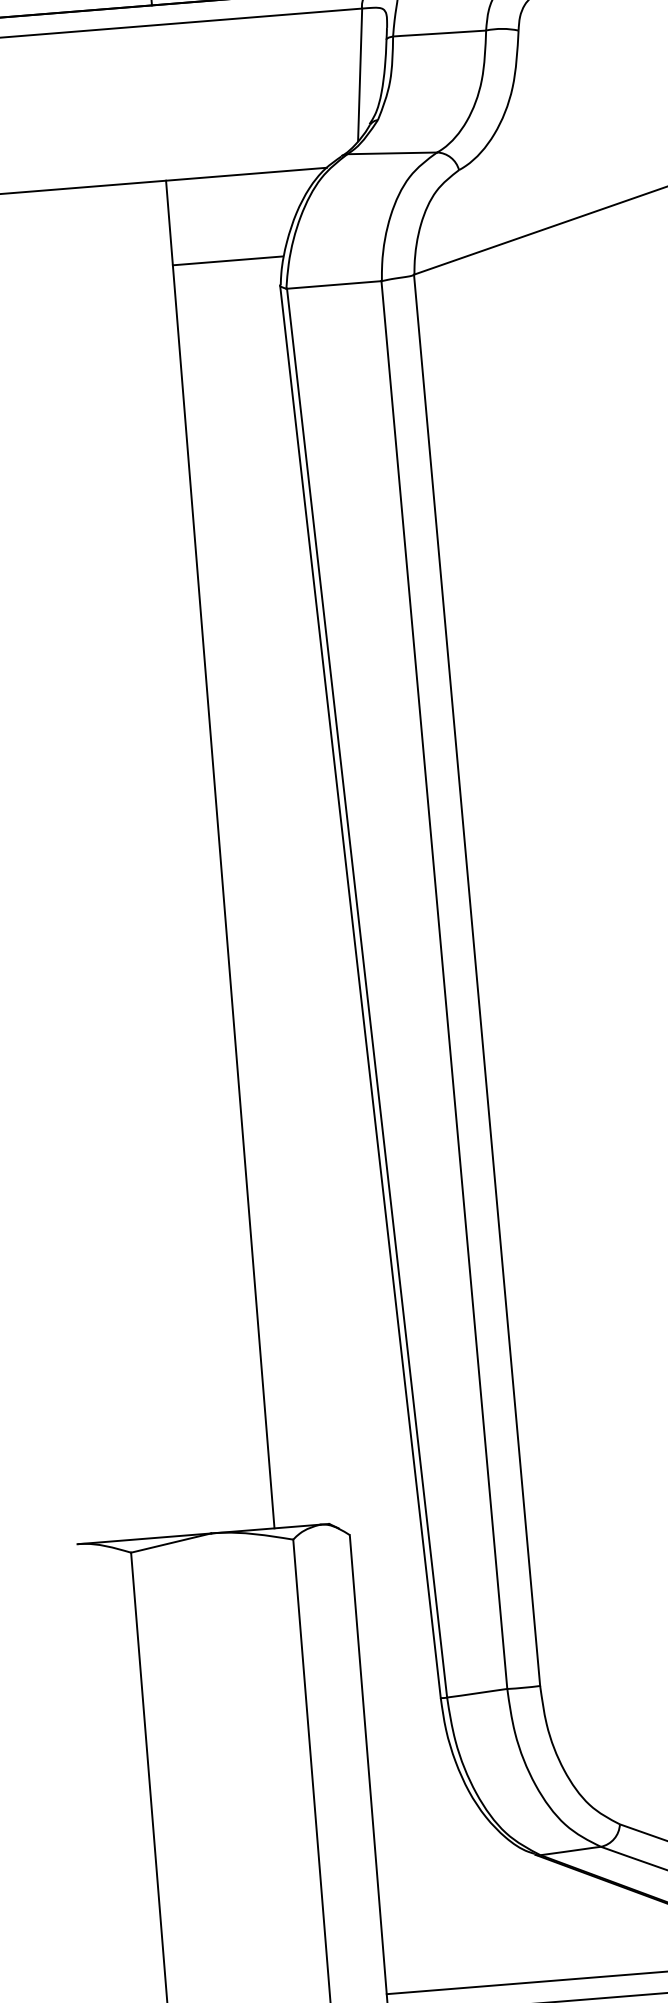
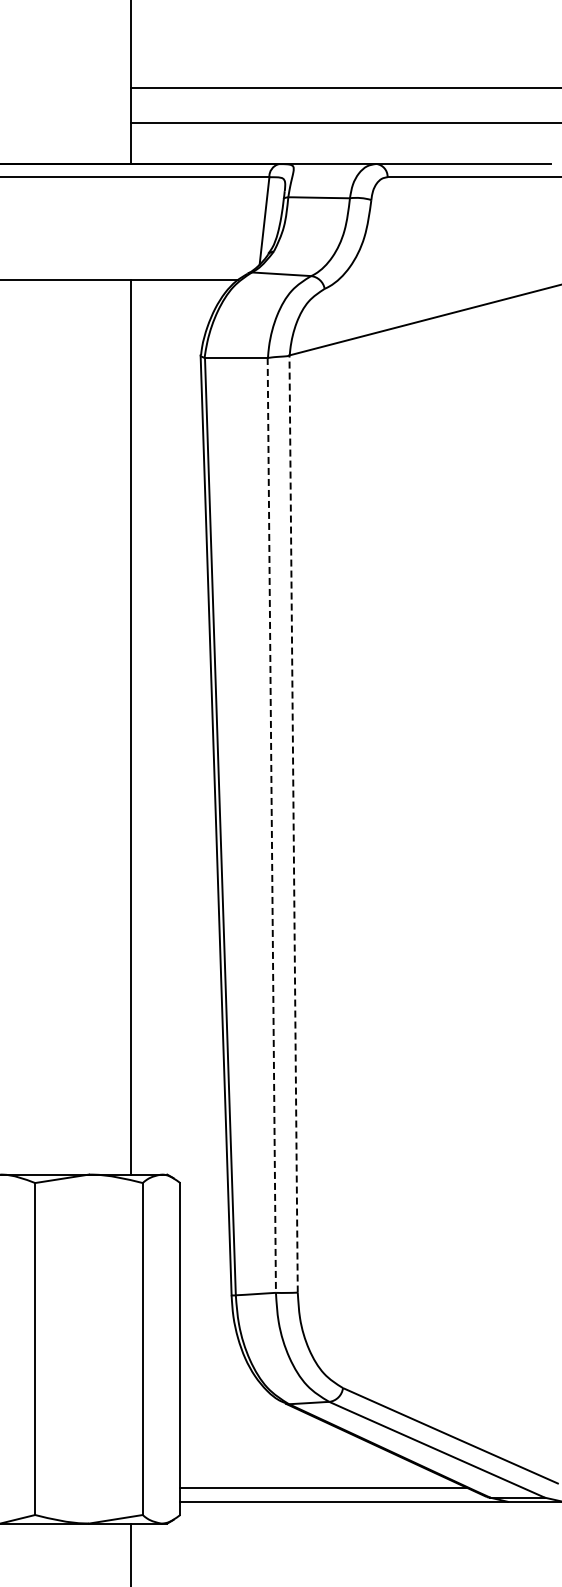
line: (226, 261) -> (166, 336), removed
line: (476, 981) -> (293, 824), solid -> dashed
line: (443, 985) -> (271, 825), solid -> dashed

